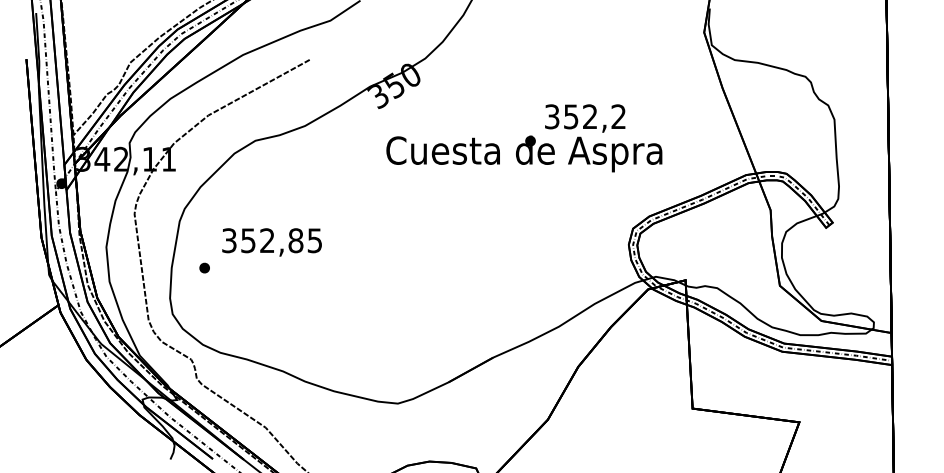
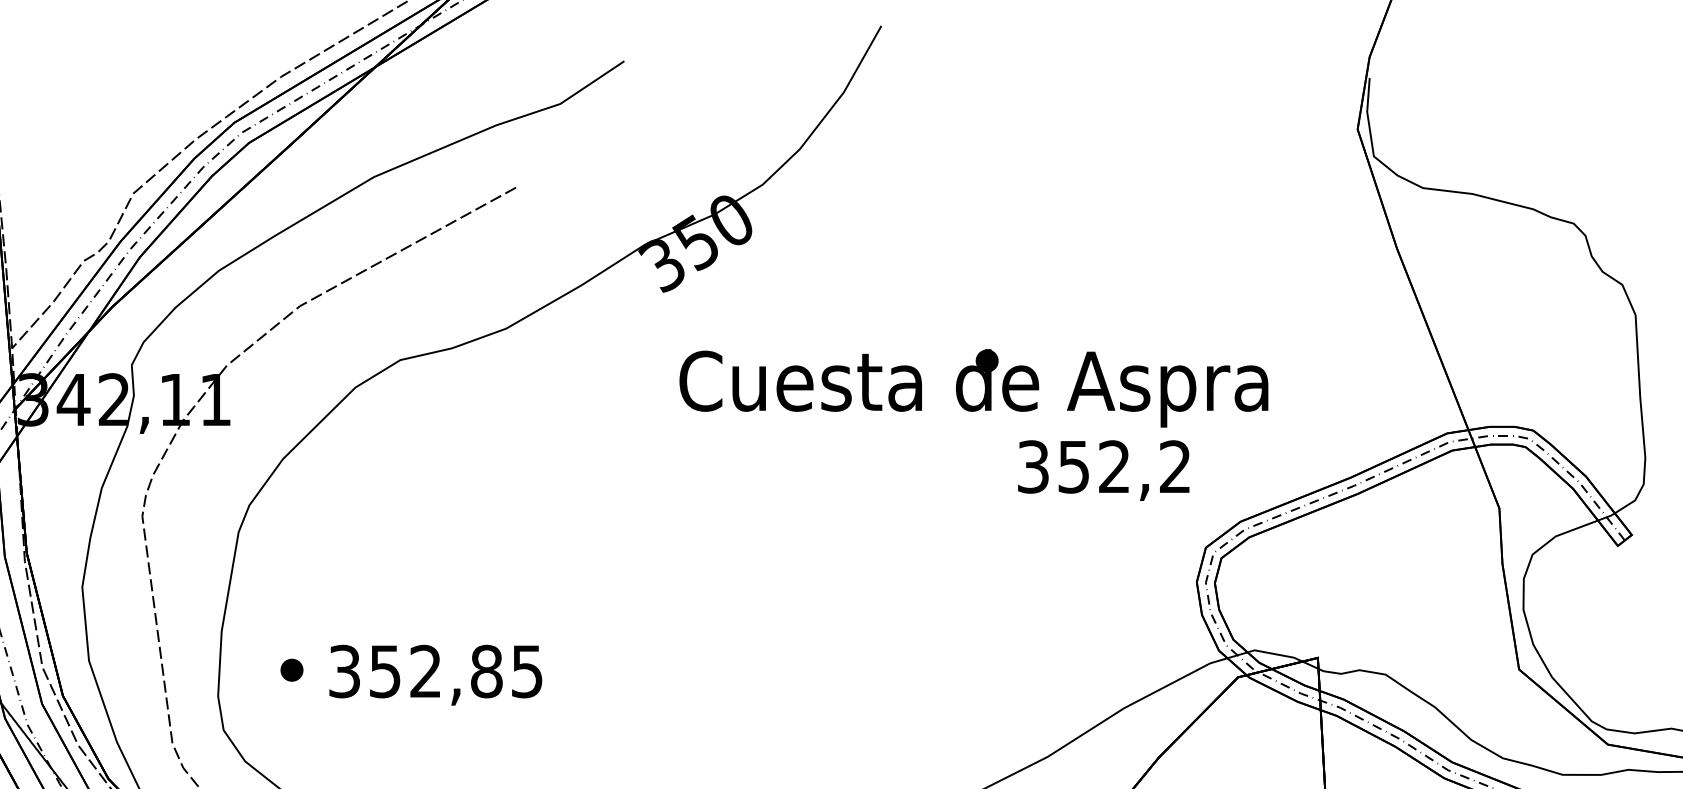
text: (585, 118) -> (1104, 470), moved
text: (271, 242) -> (434, 675), moved
part: (204, 267) -> (291, 668), moved

